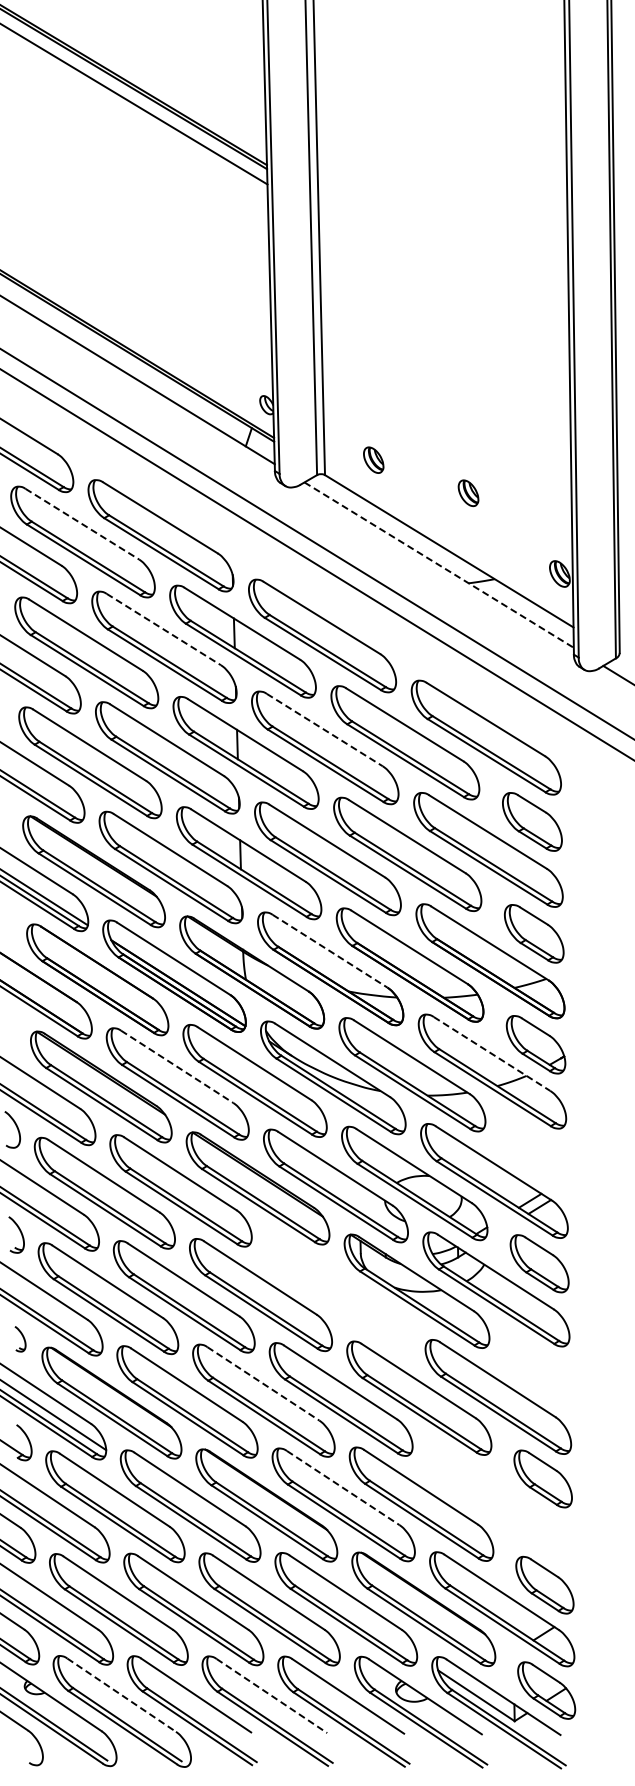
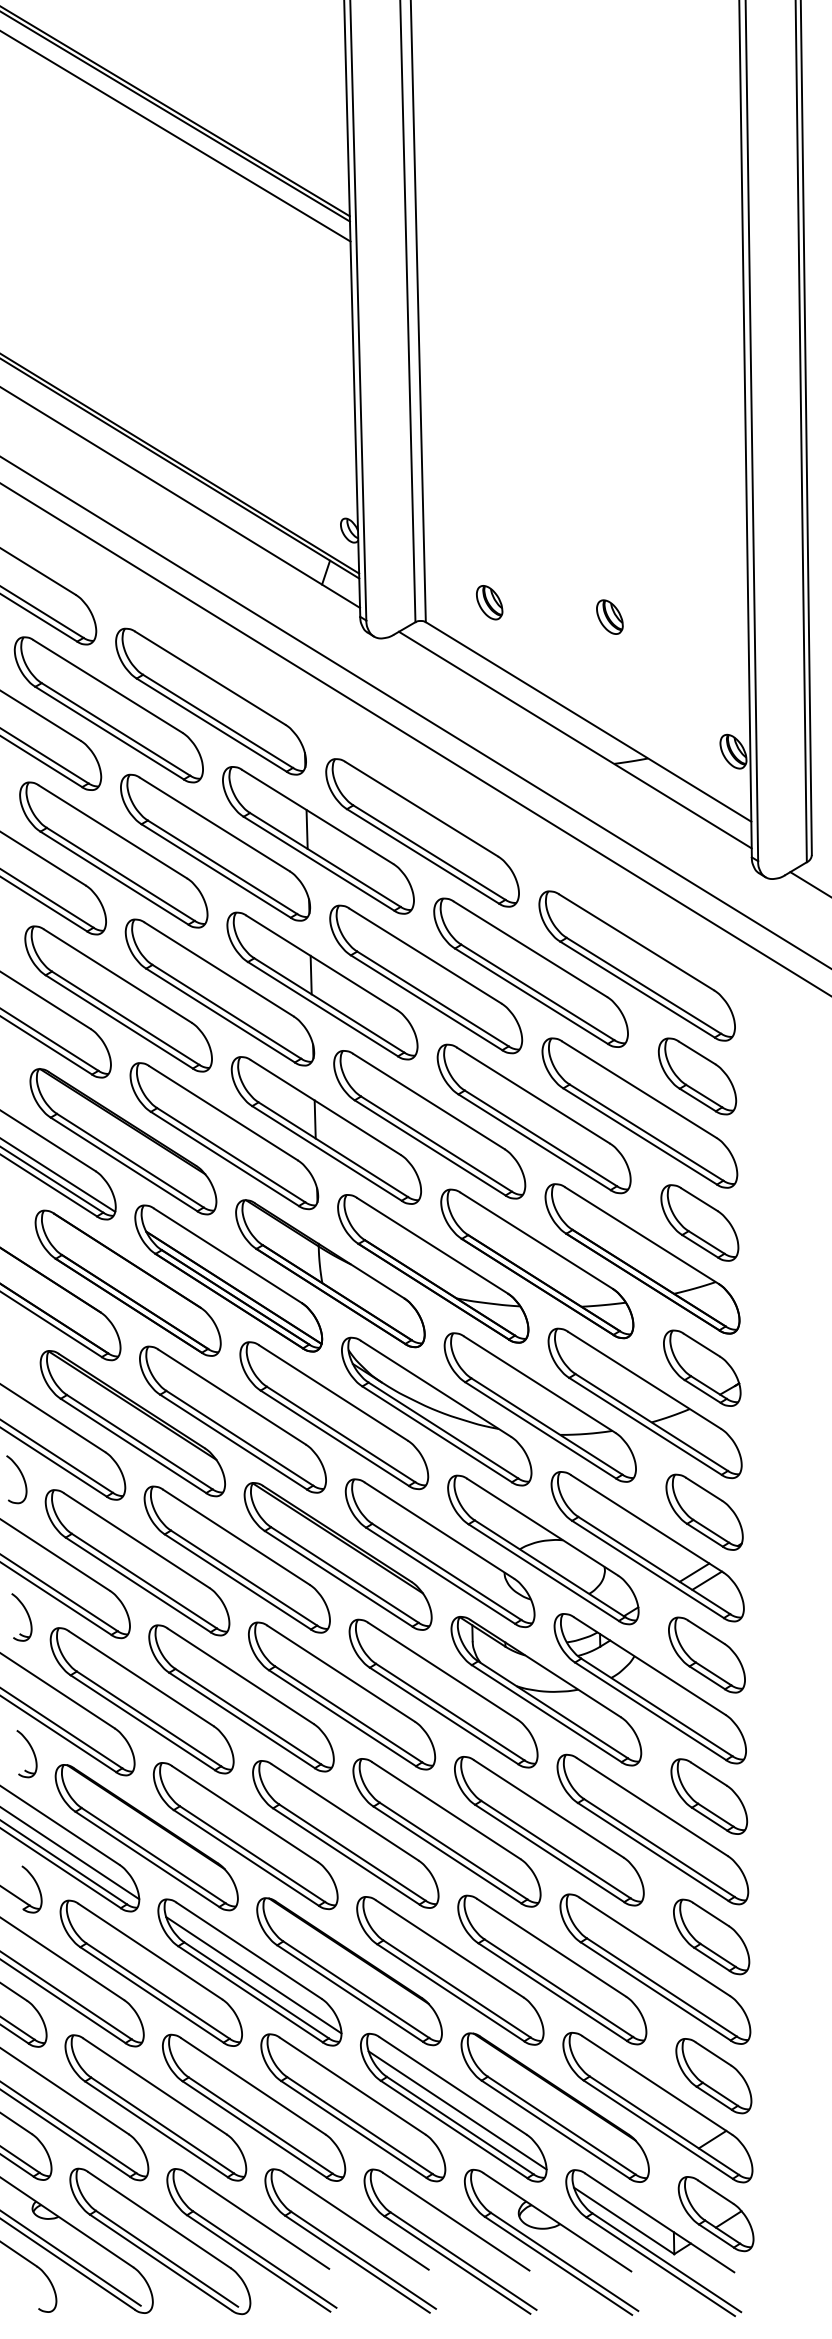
part: (468, 493) -> (609, 617), moved
line: (82, 524) -> (108, 686), dashed -> solid
line: (439, 565) -> (575, 740), dashed -> solid
line: (164, 629) -> (215, 824), dashed -> solid
line: (325, 730) -> (426, 956), dashed -> solid
line: (330, 951) -> (433, 1246), dashed -> solid
line: (492, 1053) -> (645, 1379), dashed -> solid
line: (177, 1066) -> (232, 1396), dashed -> solid
part: (537, 1154) -> (704, 1511), added
part: (338, 1292) -> (443, 1692), added
part: (20, 1338) -> (27, 1752), size x1.43
part: (541, 1371) -> (709, 1796), added
line: (263, 1383) -> (345, 1811), dashed -> solid
line: (343, 1488) -> (450, 1949), dashed -> solid
part: (499, 1503) -> (654, 1969), added
line: (193, 1507) -> (253, 1974), added
line: (349, 1611) -> (457, 2110), added
line: (122, 1695) -> (160, 2220), dashed -> solid
line: (271, 1696) -> (355, 2221), dashed -> solid

